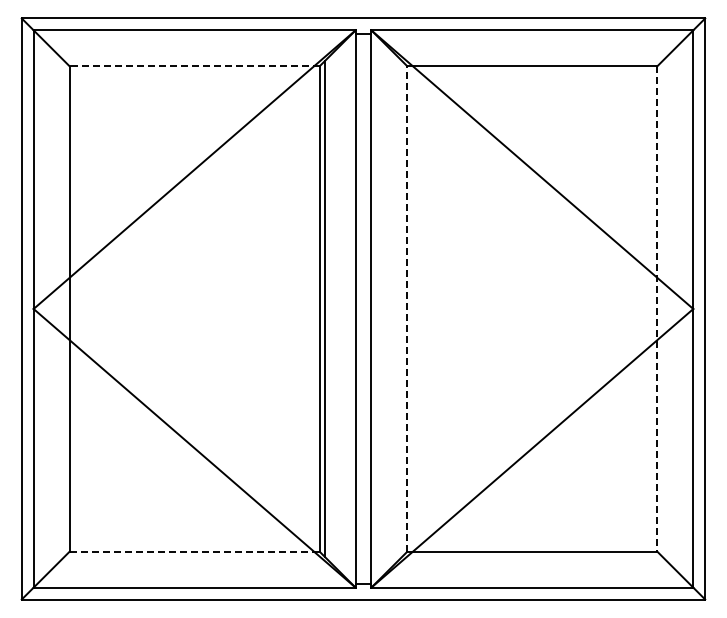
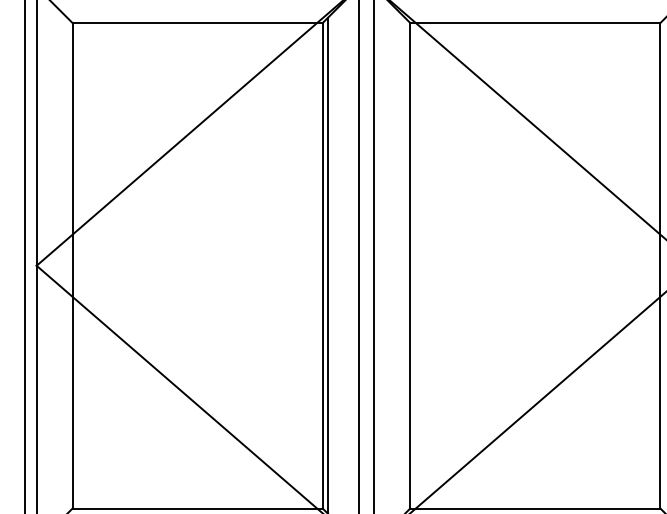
line: (194, 66) -> (197, 23), dashed -> solid
line: (407, 308) -> (410, 265), dashed -> solid
line: (657, 308) -> (660, 265), dashed -> solid
line: (195, 551) -> (198, 508), dashed -> solid

